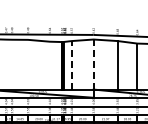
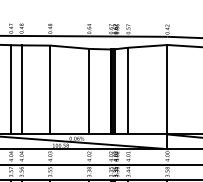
line: (6, 64) -> (11, 89), added
line: (12, 64) -> (22, 89), added
line: (28, 64) -> (51, 89), added
line: (71, 64) -> (127, 89), dashed -> solid
line: (93, 64) -> (167, 89), dashed -> solid
line: (49, 65) -> (88, 91), added

